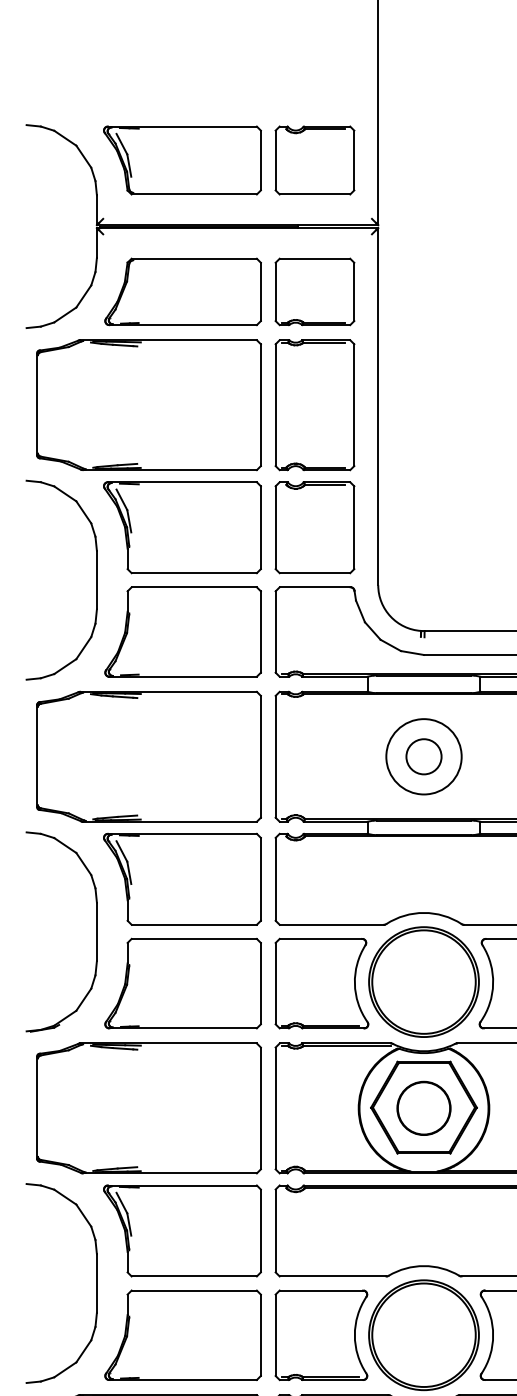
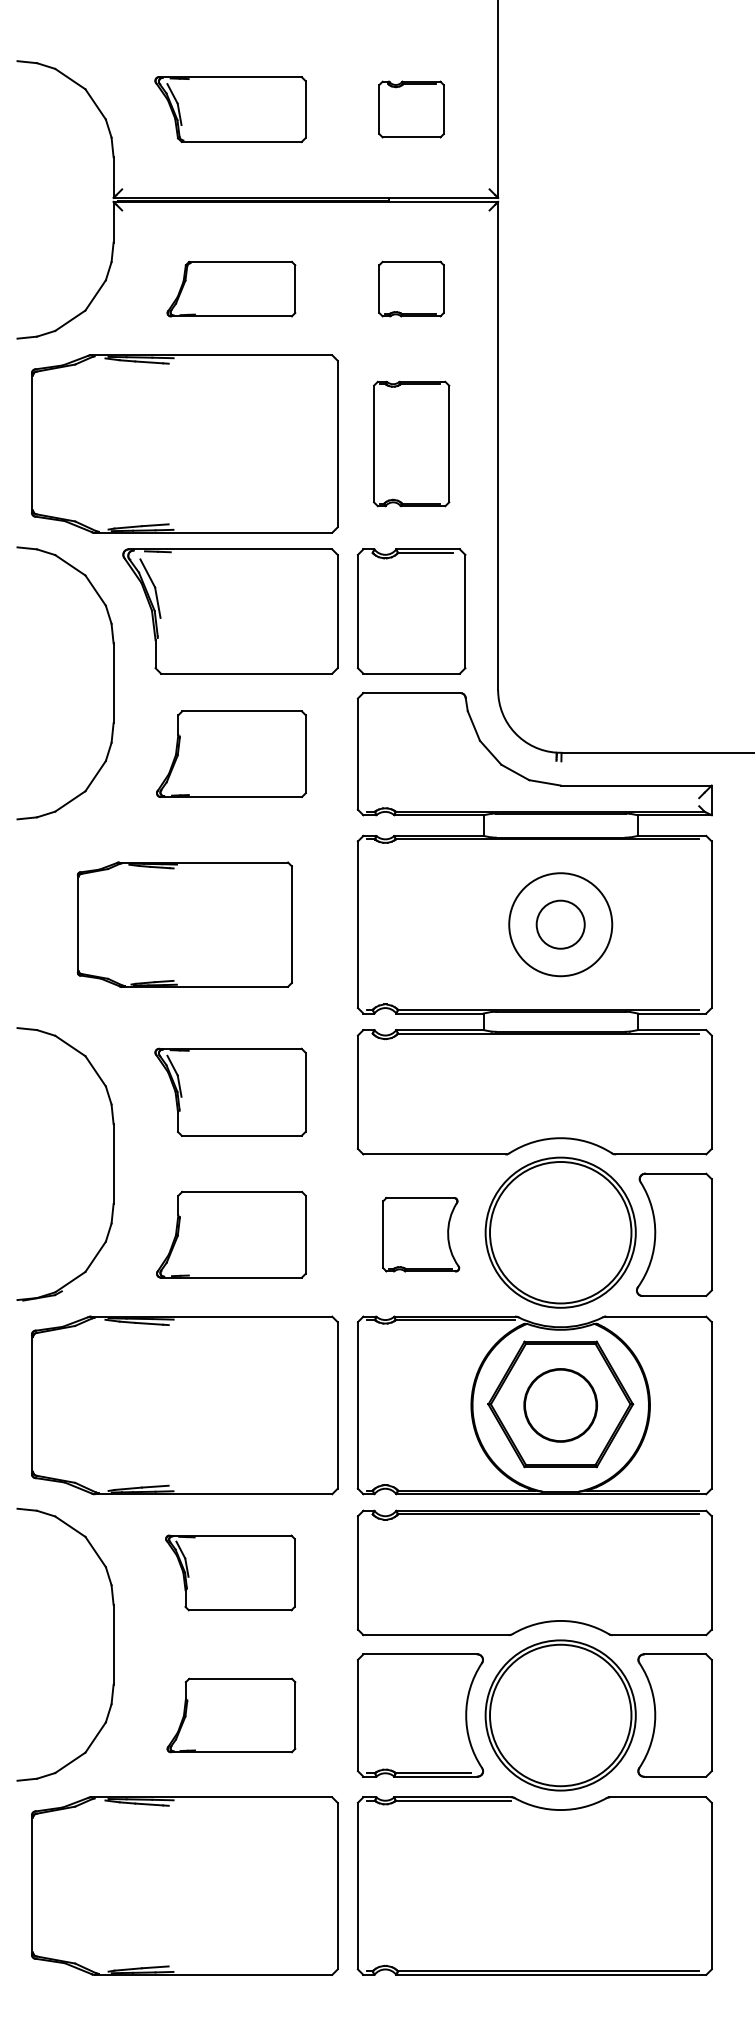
part: (182, 160) -> (230, 109), size x0.7
part: (314, 160) -> (411, 109), size x0.6
part: (183, 291) -> (231, 288), size x0.6
part: (314, 291) -> (411, 288), size x0.6
part: (314, 404) -> (411, 443), size x0.7
part: (183, 632) -> (231, 754), size x0.7
part: (148, 756) -> (184, 924), size x0.7
part: (182, 879) -> (230, 1092), size x0.7
part: (183, 983) -> (231, 1234), size x0.7
part: (321, 983) -> (420, 1234), size x0.6
part: (182, 1230) -> (230, 1572), size x0.6
part: (183, 1335) -> (231, 1715), size x0.6

